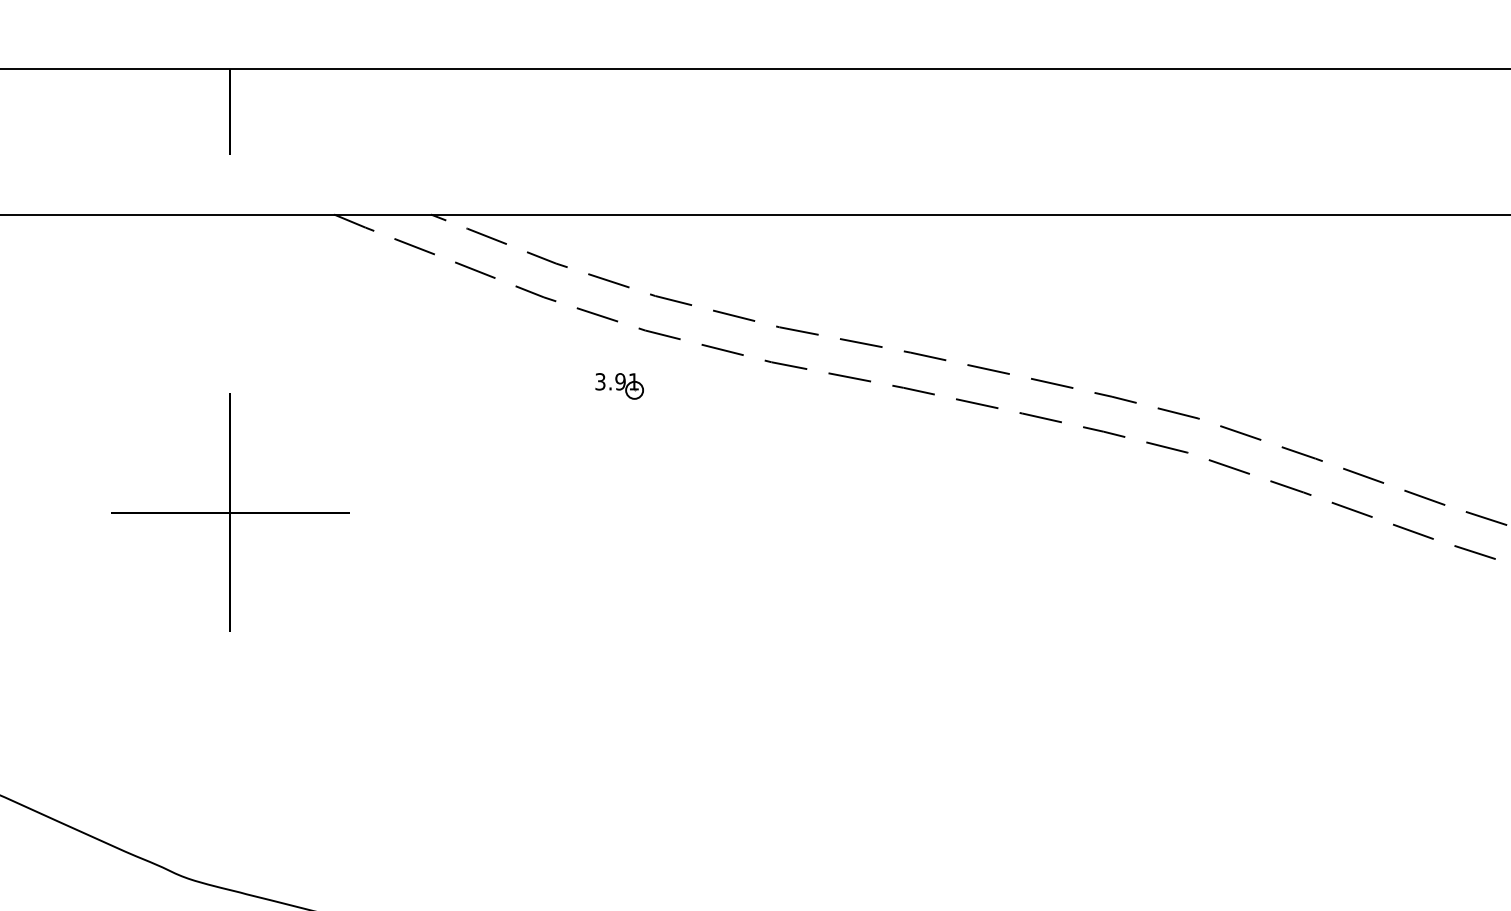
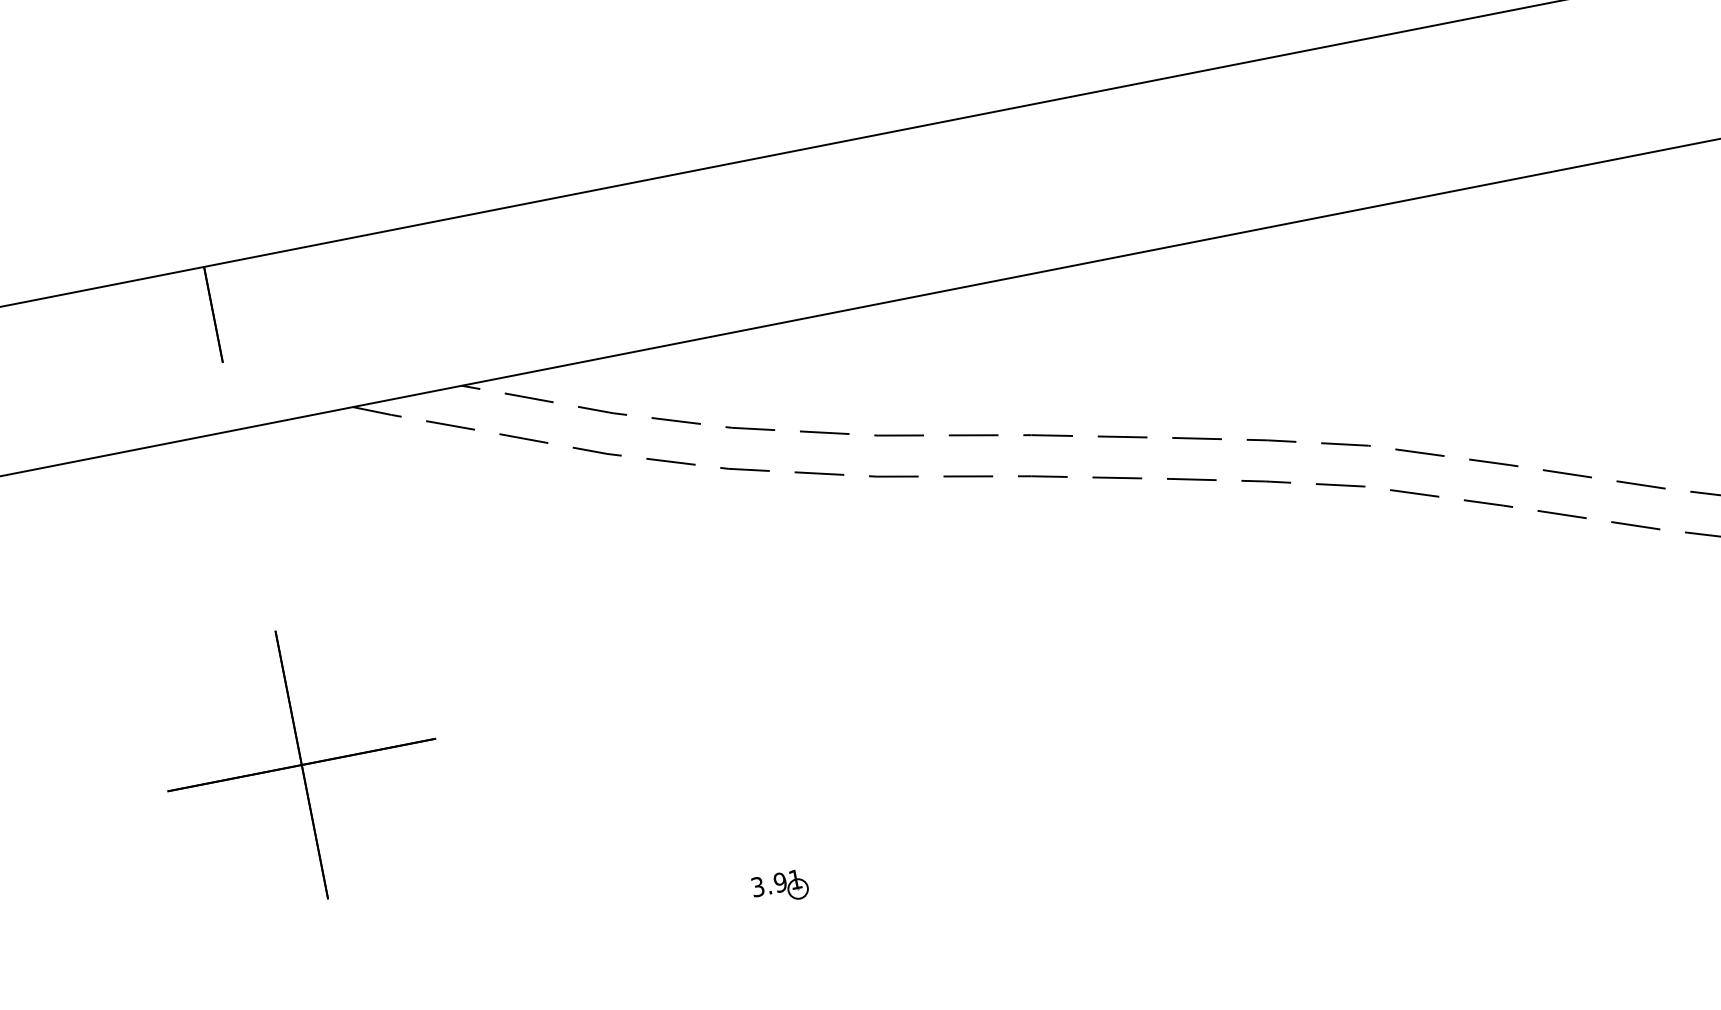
part: (619, 386) -> (780, 888), moved

